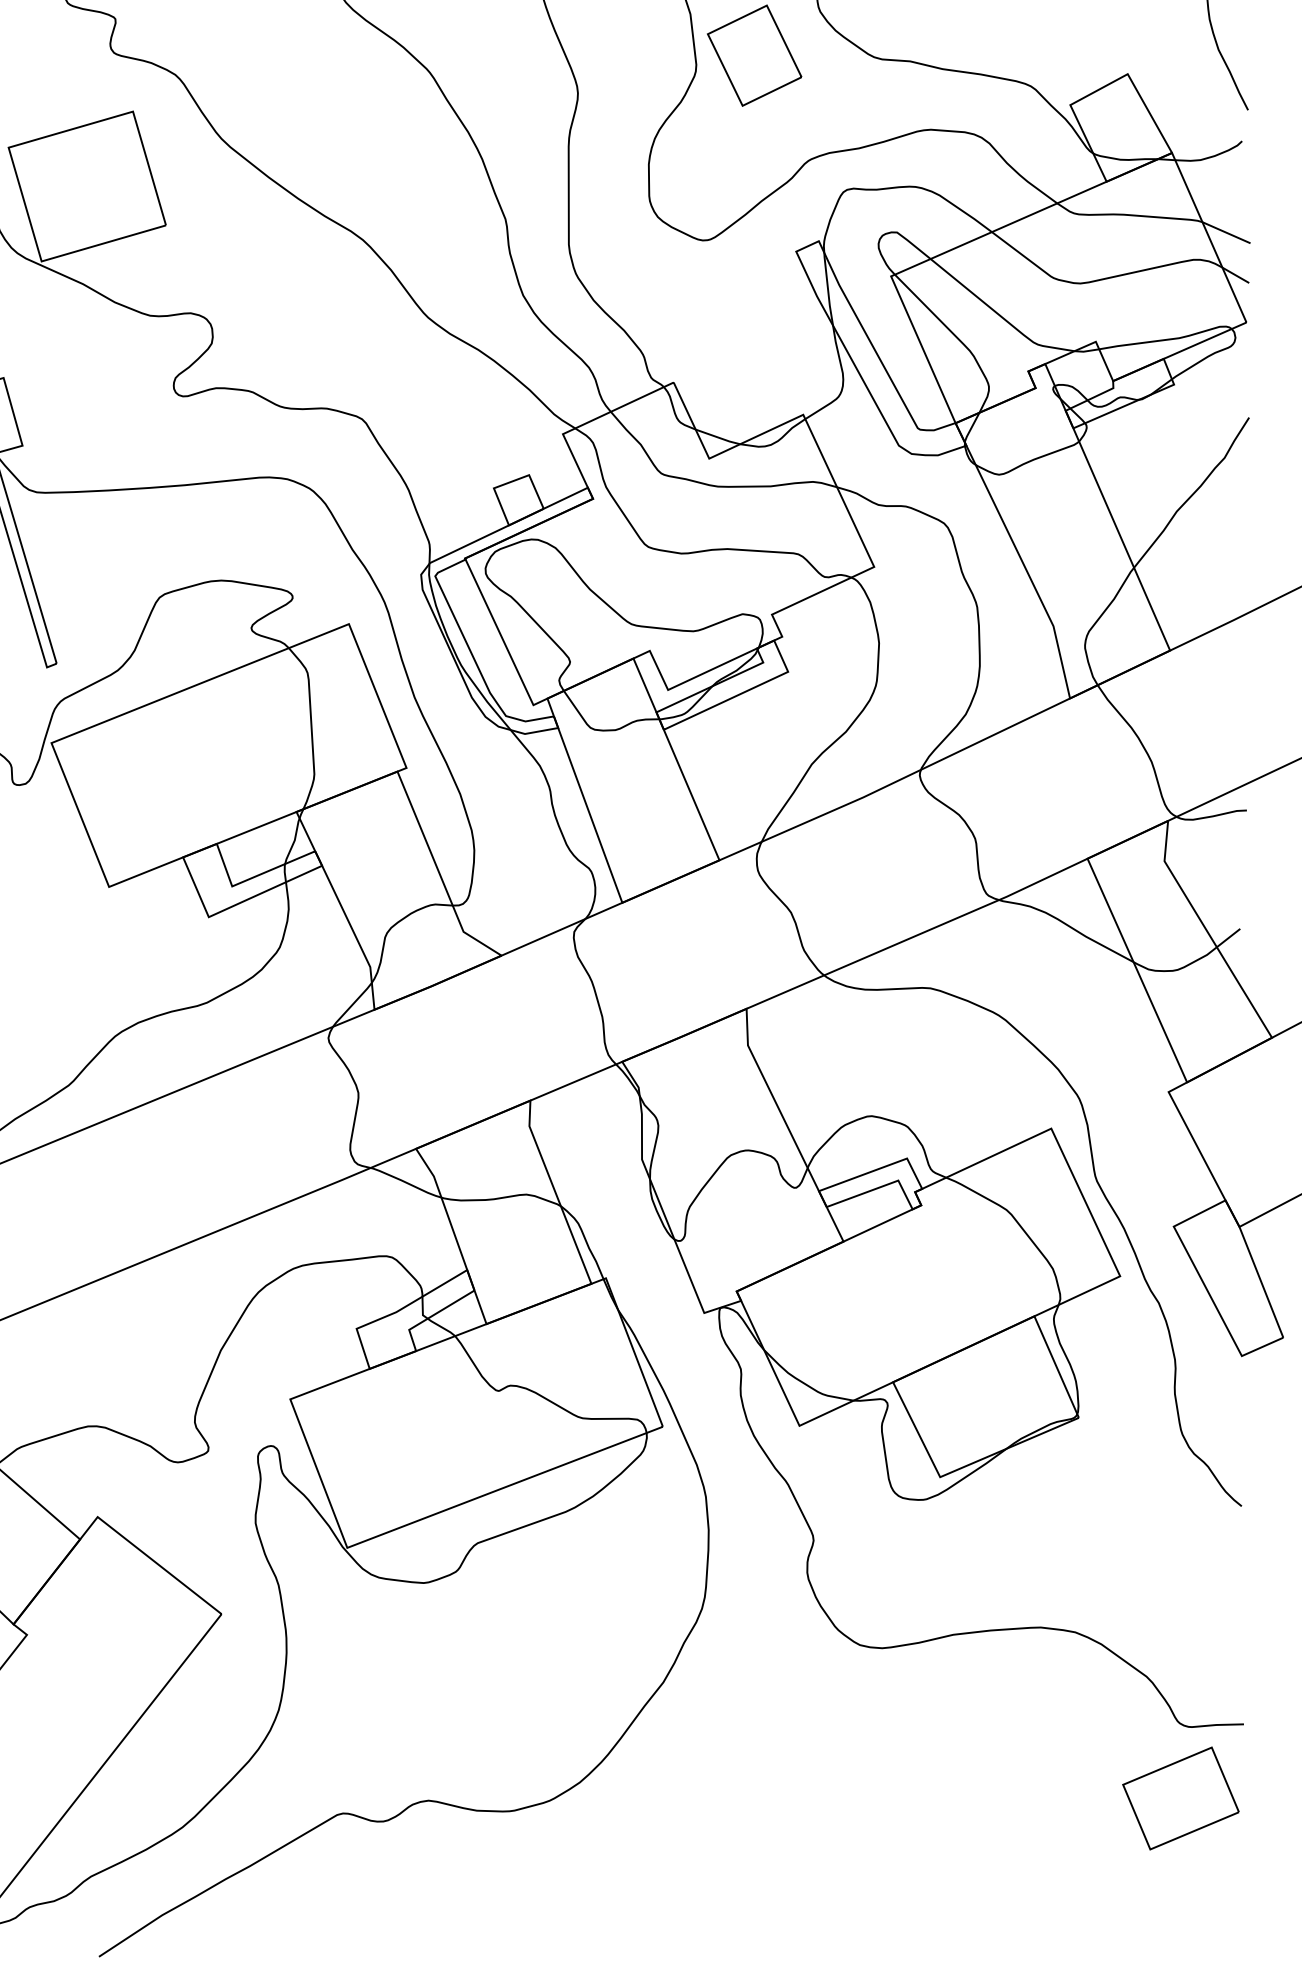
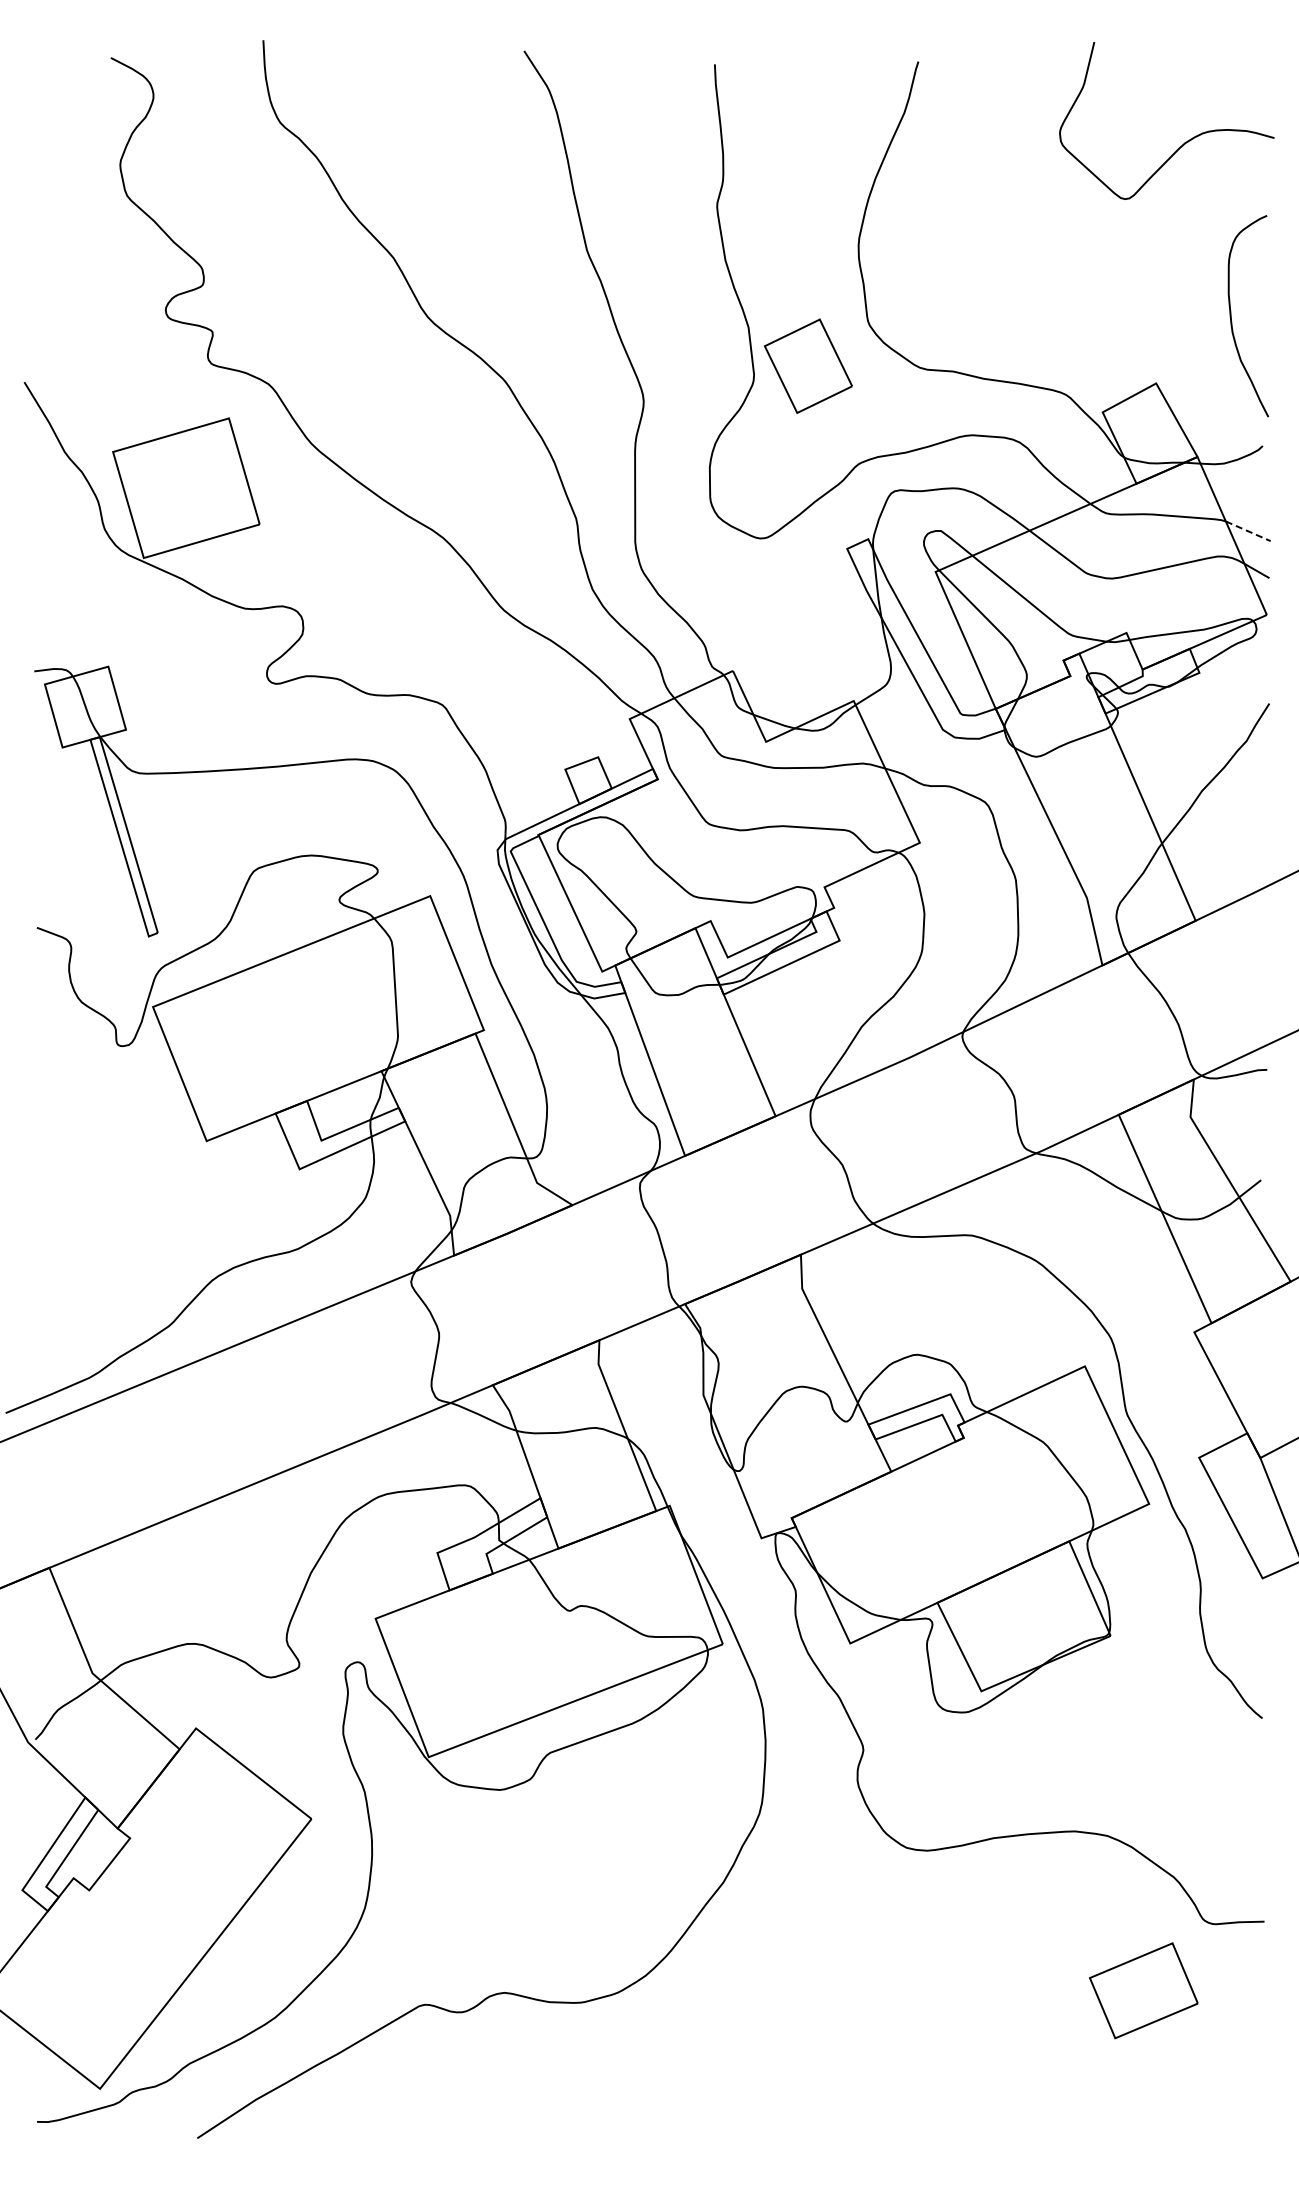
line: (1226, 232) -> (1248, 531), solid -> dashed
part: (1180, 1798) -> (1143, 1990), moved

